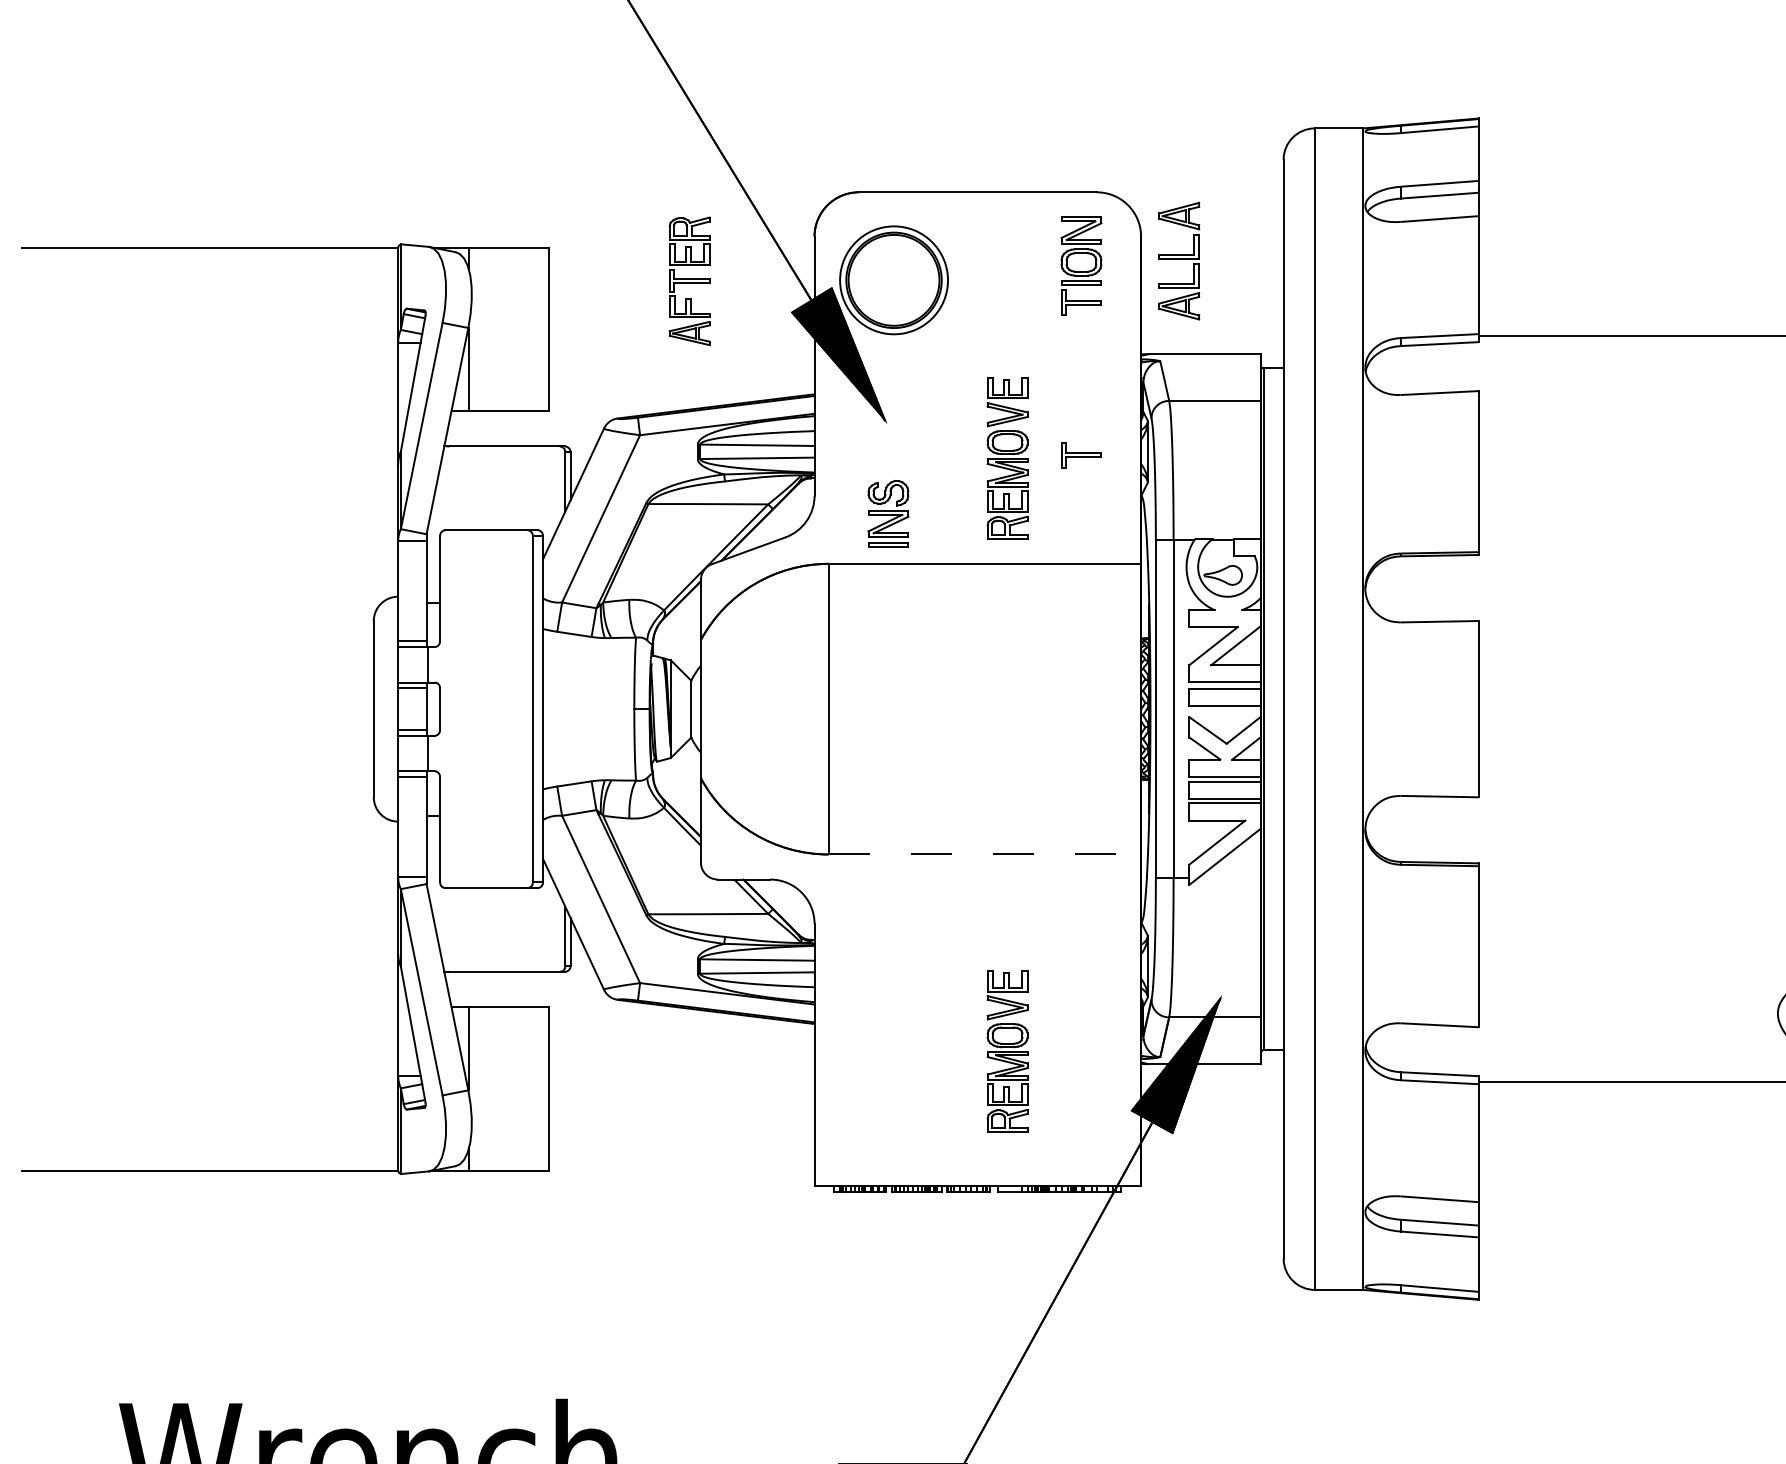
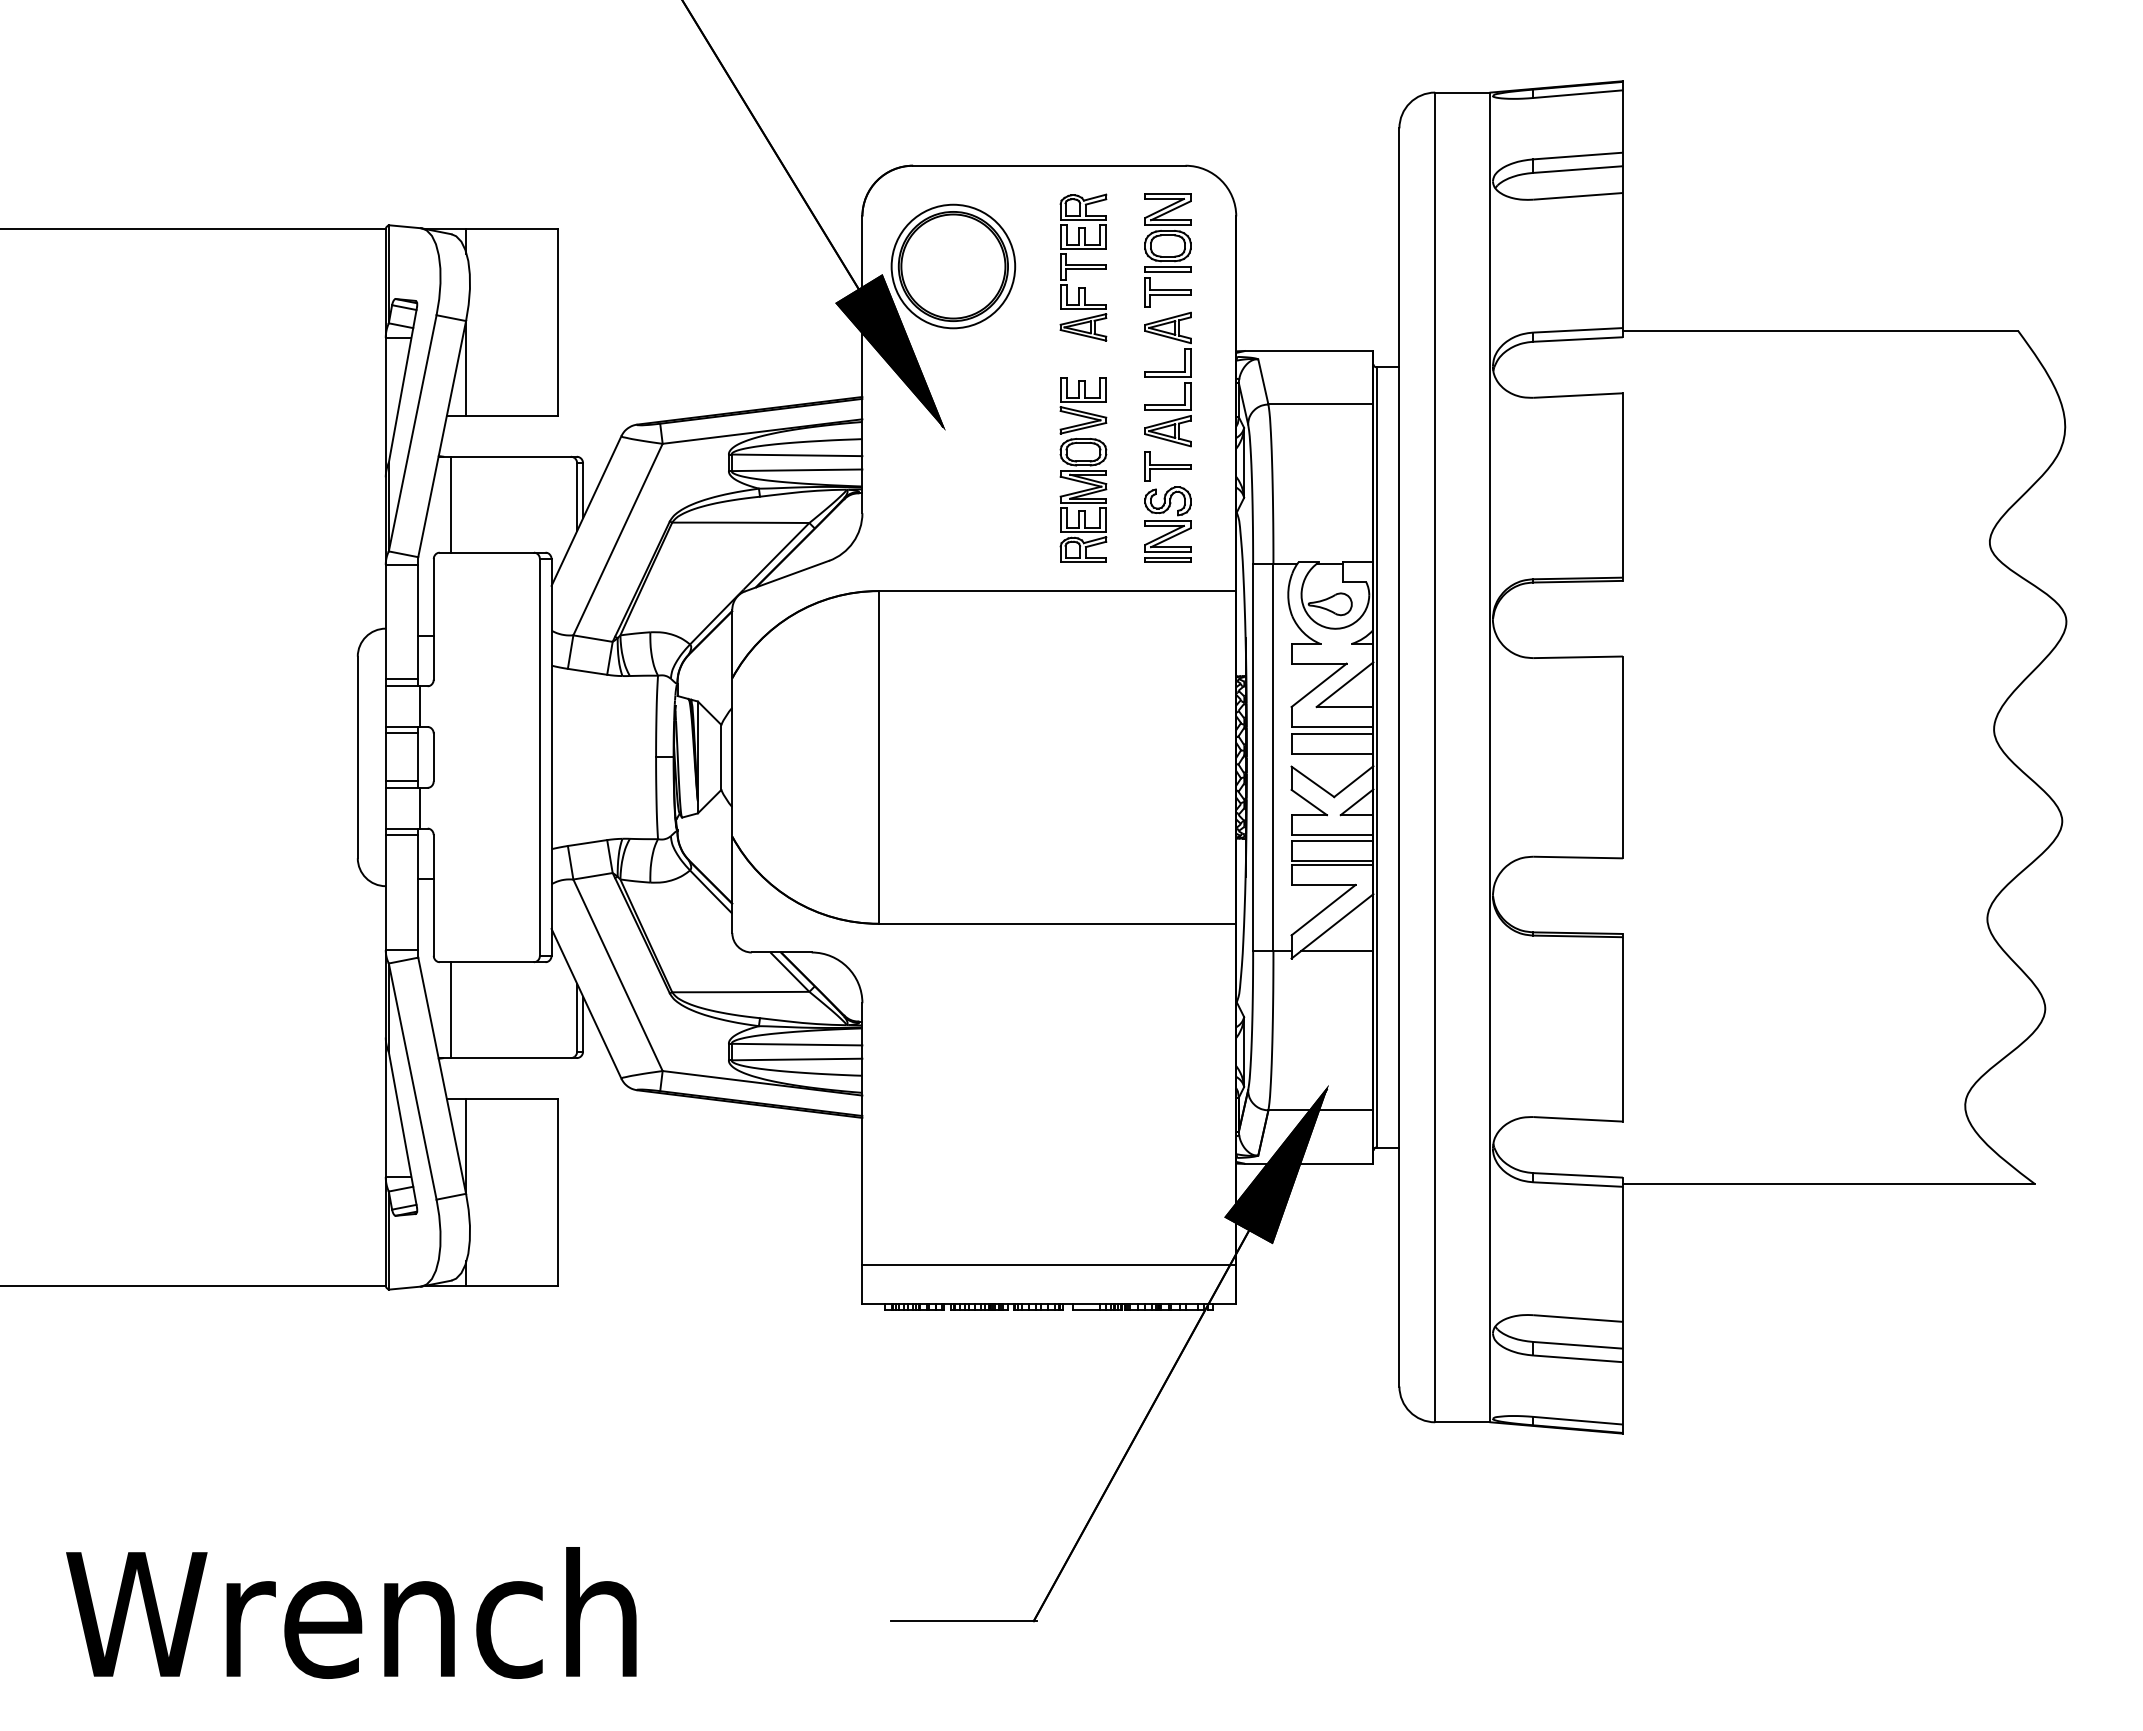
part: (1178, 261) -> (1167, 379), moved
part: (689, 281) -> (1083, 267), moved
line: (455, 488) -> (451, 504), added
part: (888, 513) -> (1167, 524), moved
line: (984, 854) -> (1057, 923), dashed -> solid
line: (1229, 877) -> (1337, 950), added
line: (455, 930) -> (451, 1010), added
part: (1007, 1050) -> (1083, 1148), removed
line: (977, 1152) -> (1049, 1264), added

